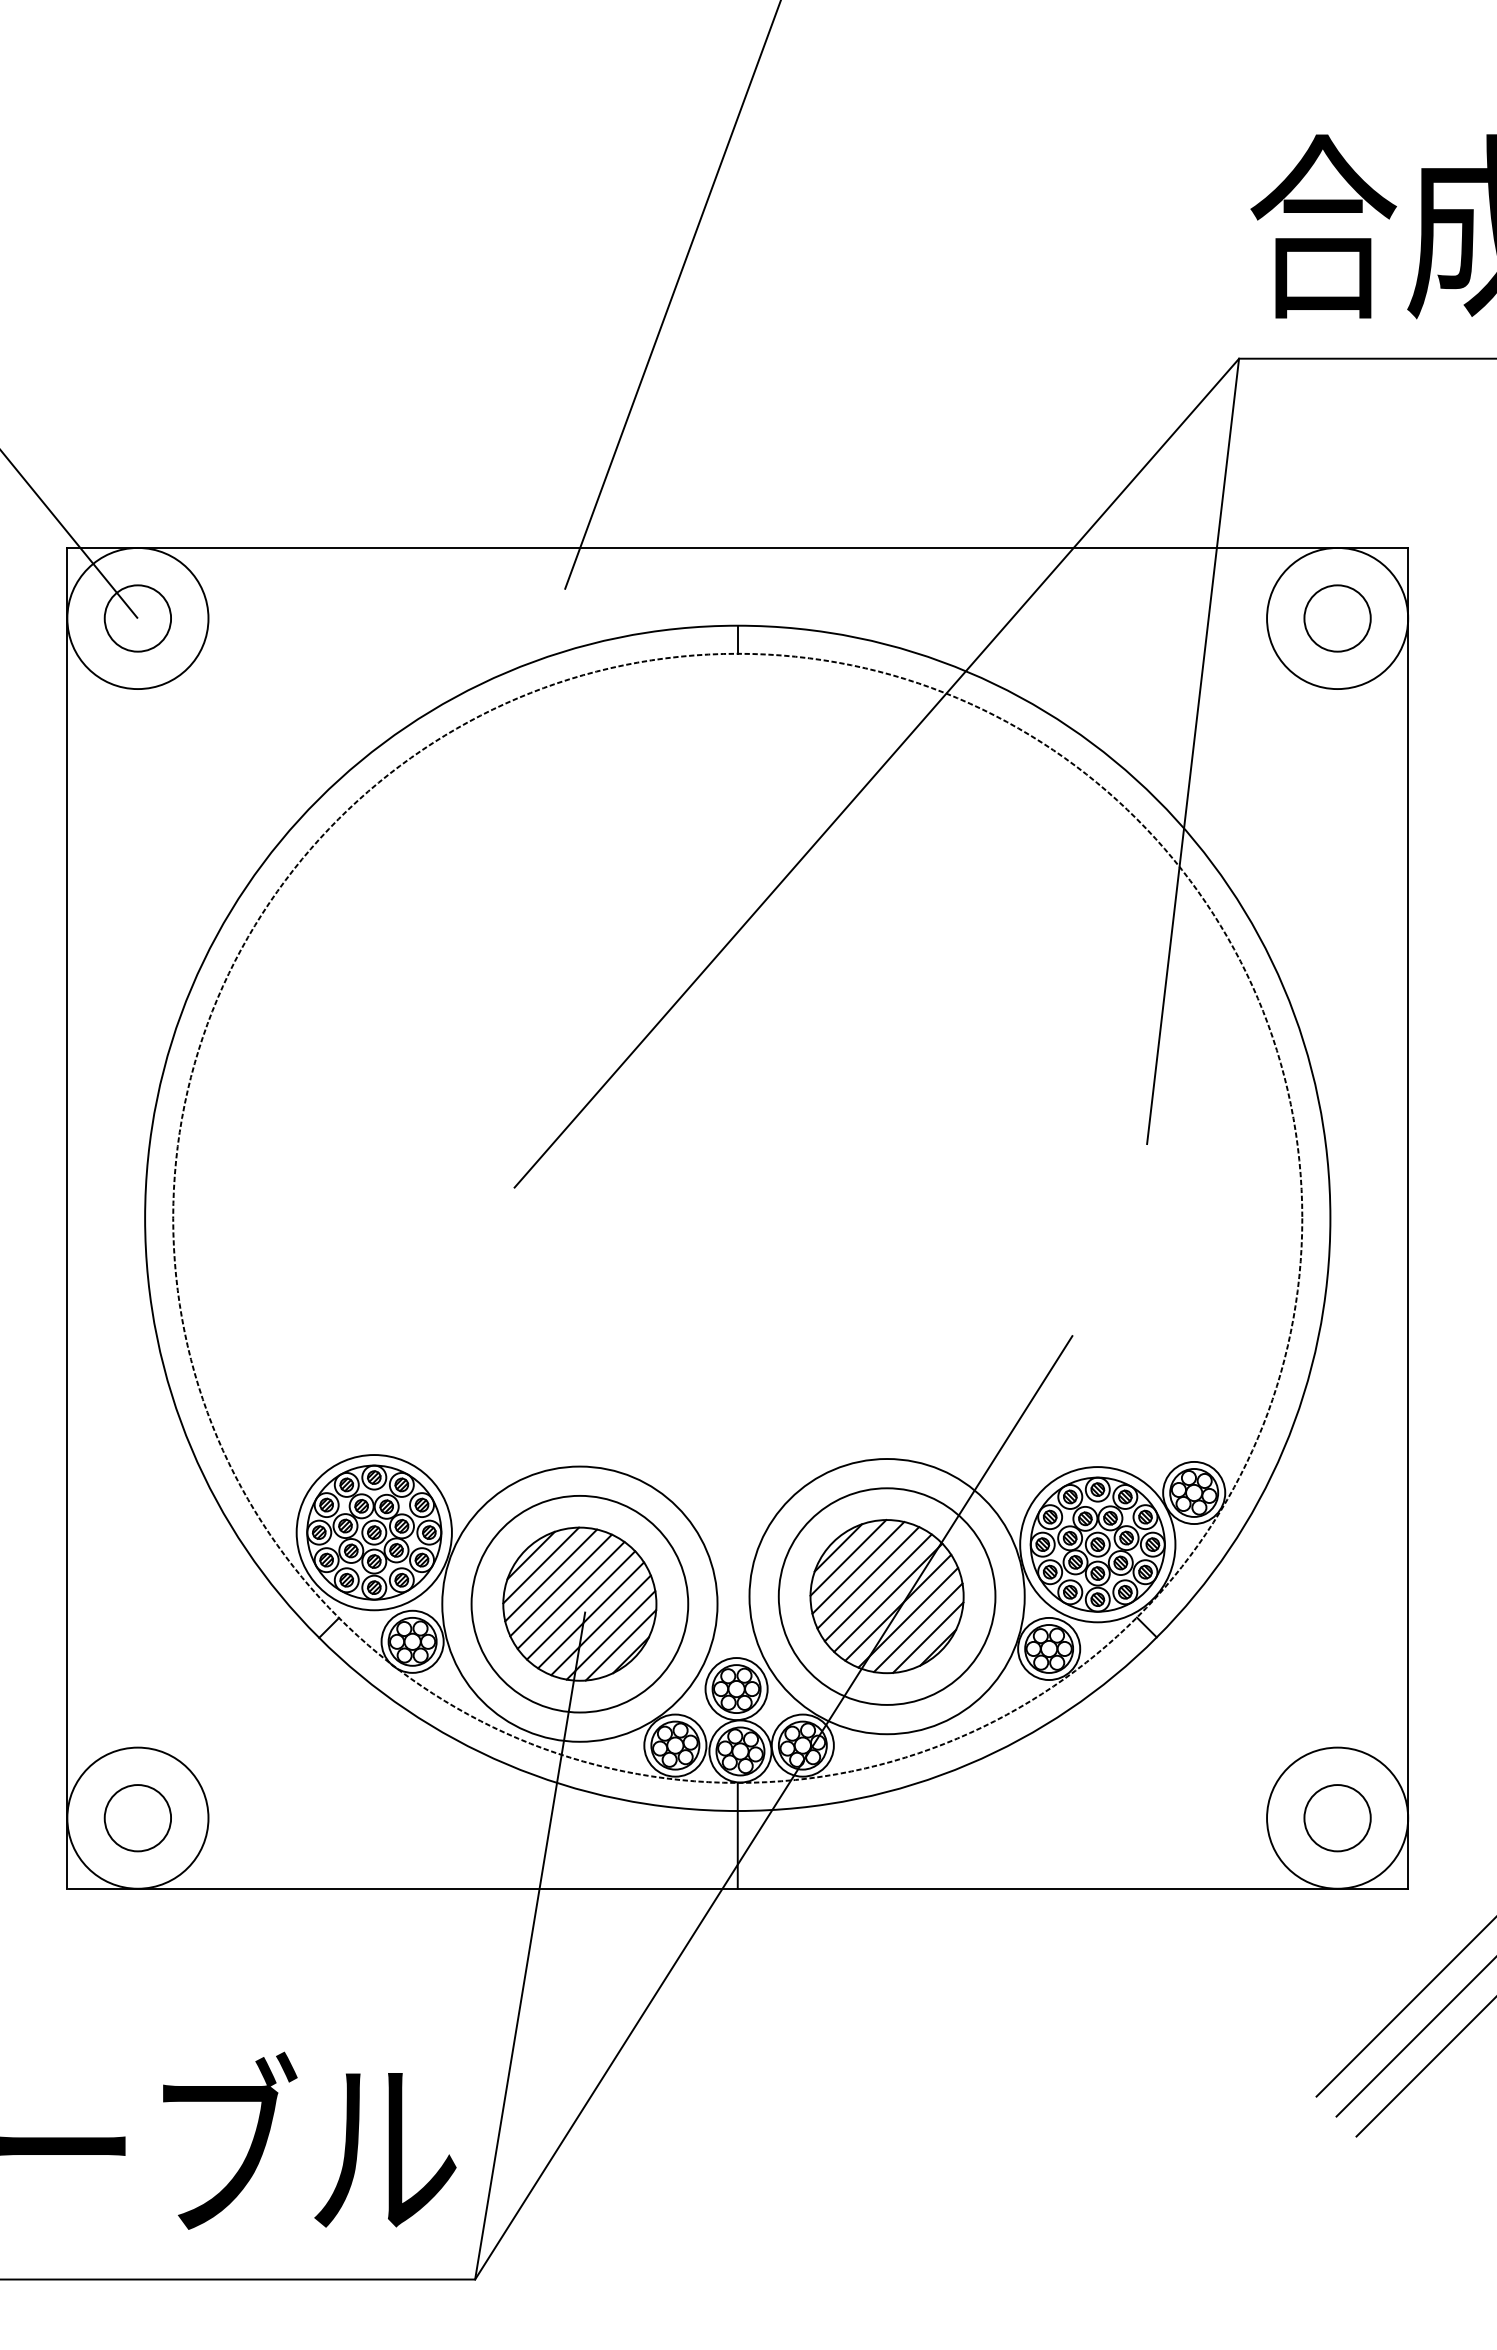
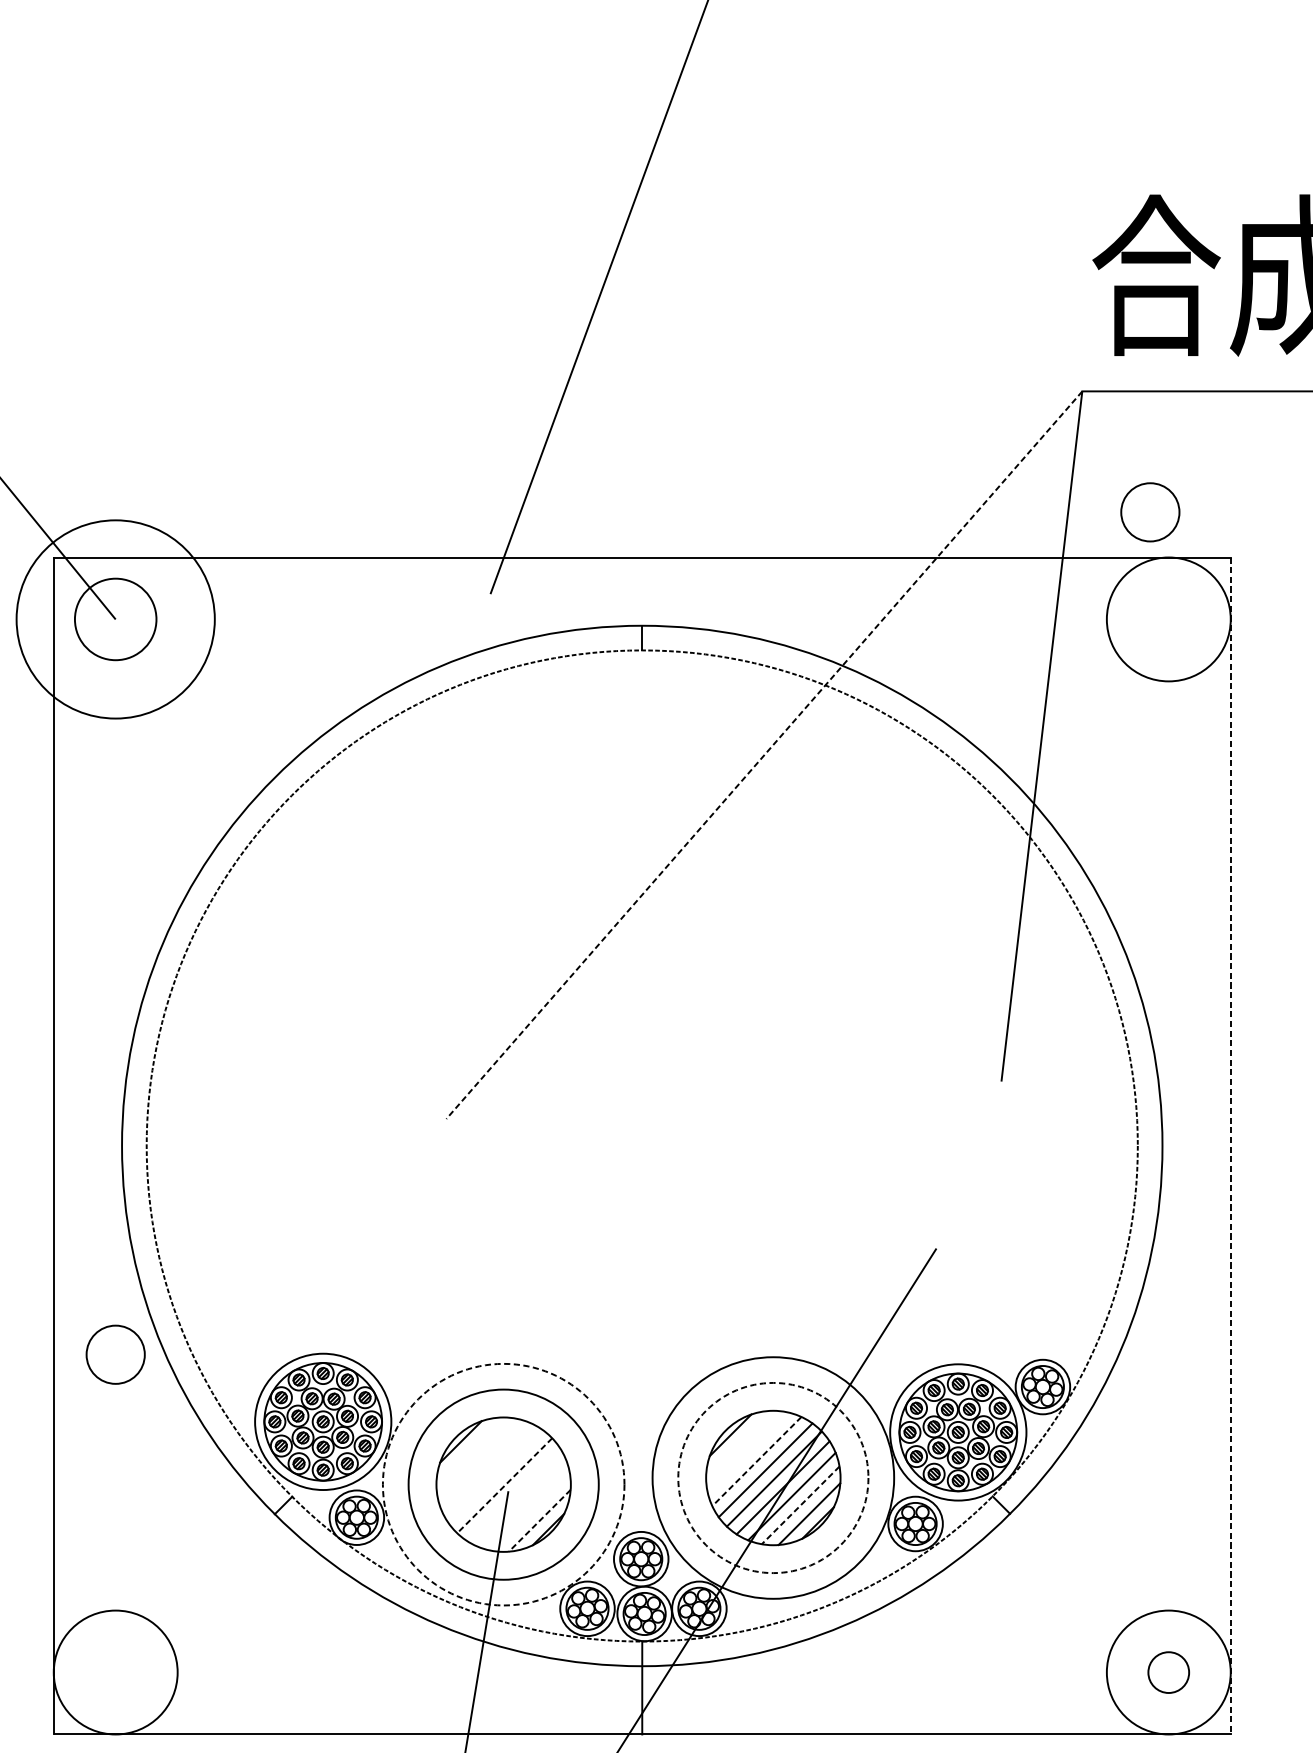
circle: (137, 618) -> (115, 619), size x1.4
circle: (137, 618) -> (115, 619), size x1.6
circle: (1337, 618) -> (1150, 512), moved
line: (876, 773) -> (764, 755), solid -> dashed
line: (1408, 1218) -> (1231, 1146), solid -> dashed
line: (848, 1557) -> (739, 1443), removed
line: (541, 1565) -> (469, 1450), removed
line: (858, 1567) -> (748, 1452), removed
line: (551, 1575) -> (478, 1459), removed
line: (868, 1577) -> (757, 1461), solid -> dashed
line: (560, 1585) -> (486, 1468), removed
line: (570, 1595) -> (495, 1477), removed
circle: (886, 1596) -> (772, 1477), solid -> dashed
circle: (579, 1603) -> (503, 1484), solid -> dashed
line: (581, 1605) -> (505, 1485), solid -> dashed
line: (591, 1615) -> (513, 1494), removed
line: (600, 1625) -> (521, 1503), removed
line: (918, 1627) -> (800, 1505), solid -> dashed
line: (610, 1635) -> (530, 1512), removed
line: (621, 1645) -> (540, 1520), solid -> dashed
circle: (137, 1818) -> (115, 1355), moved
circle: (1337, 1818) -> (1168, 1672), size x0.7

